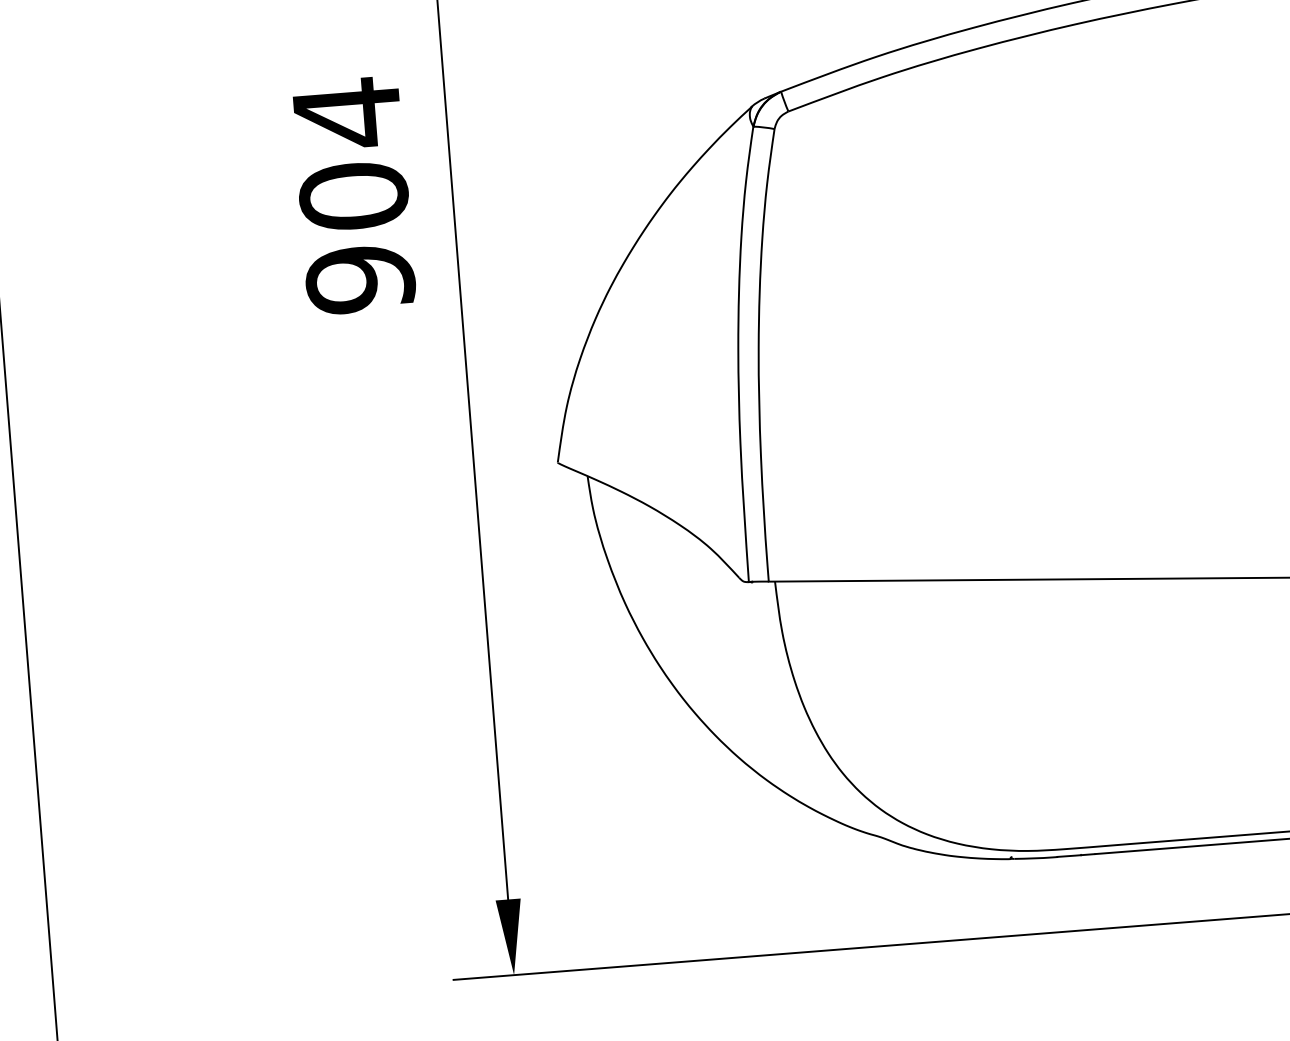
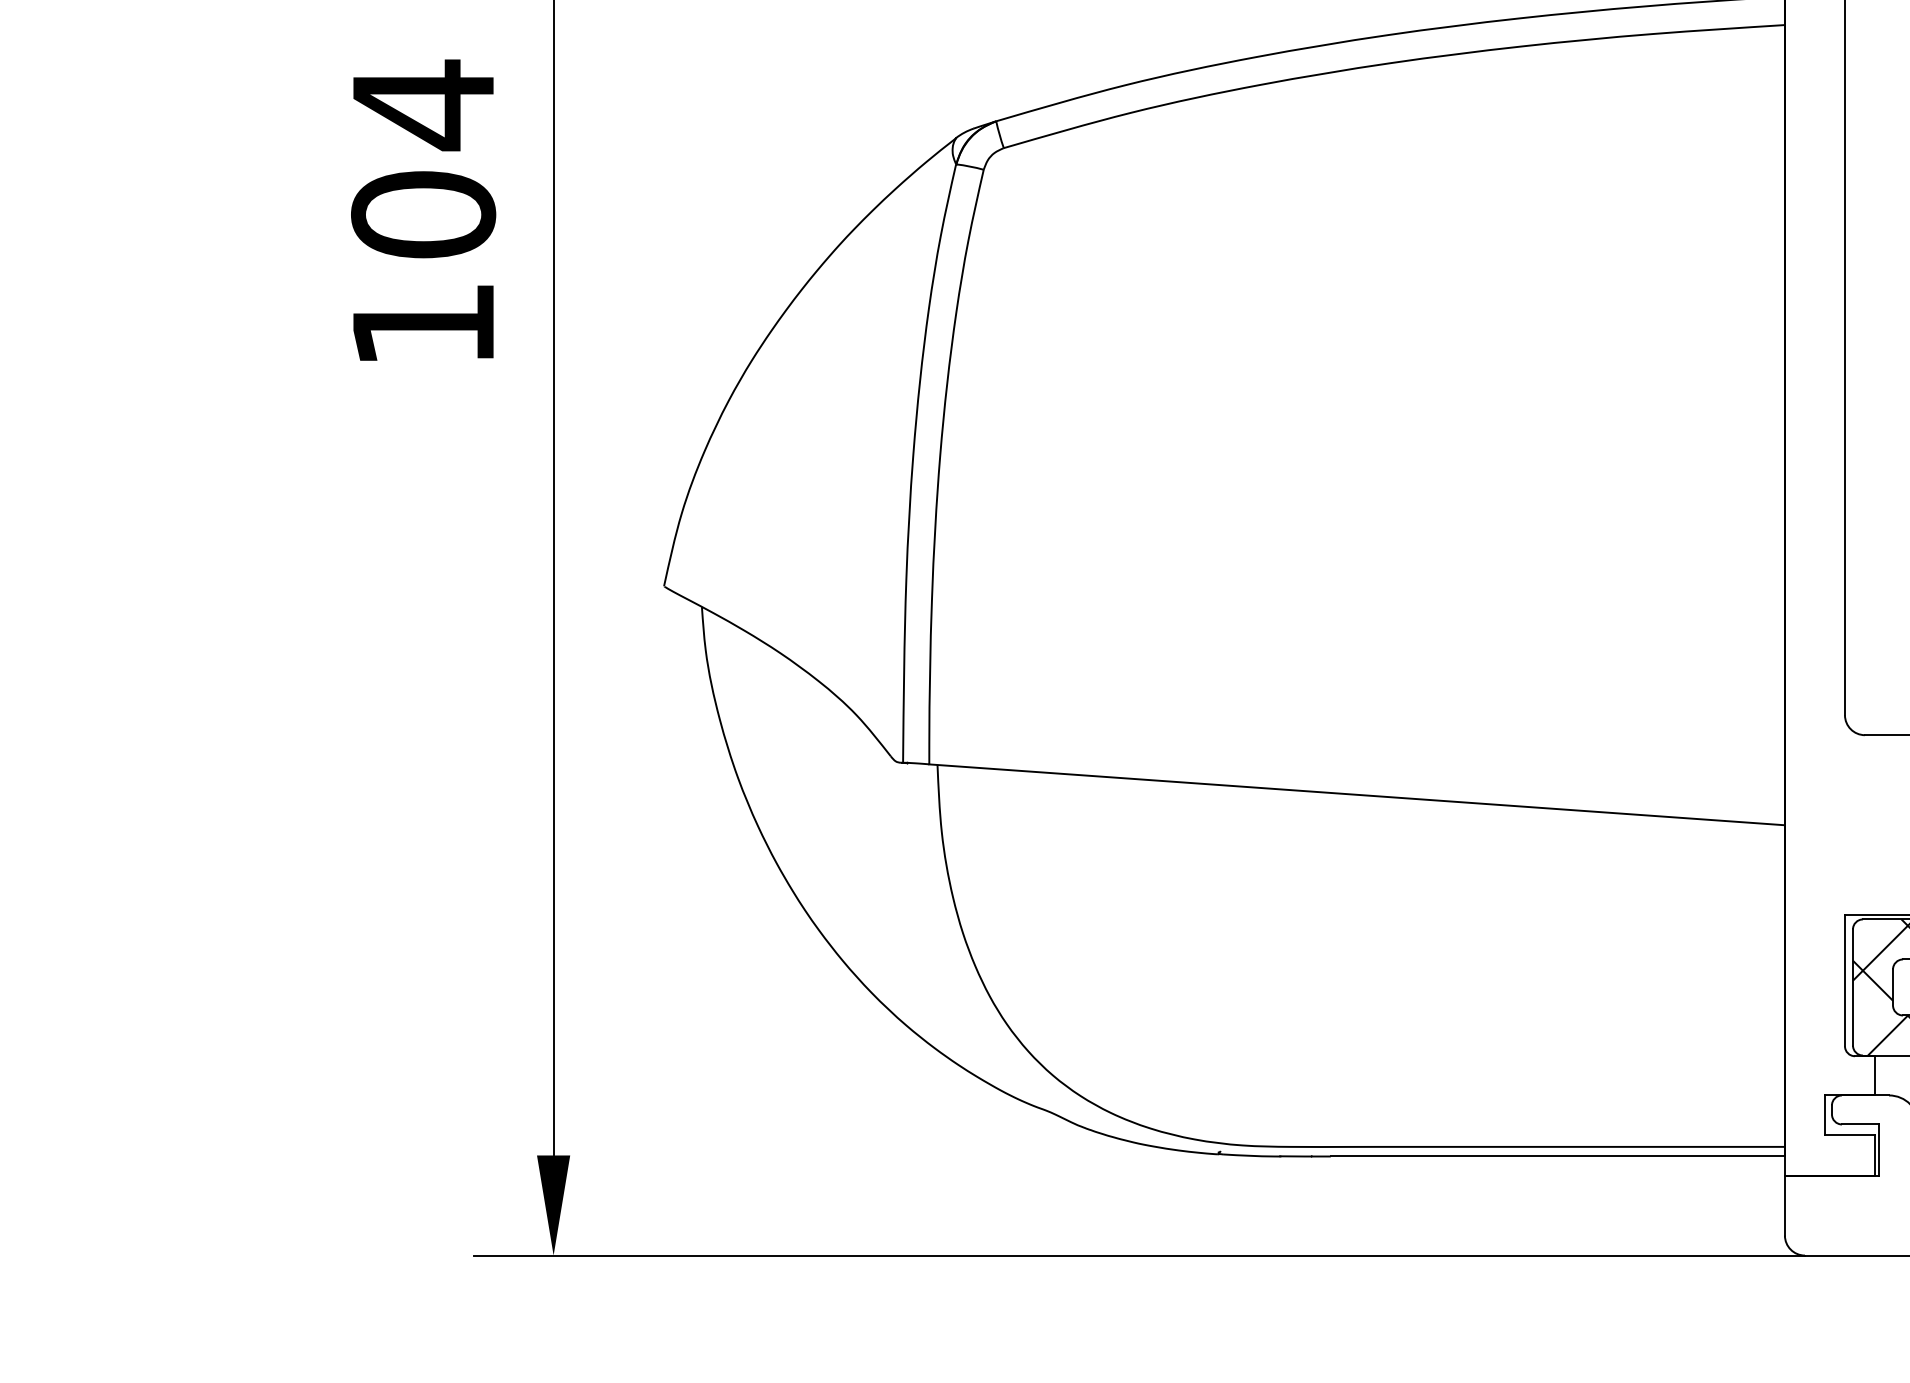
text: (360, 279) -> (423, 324), 904 -> 104

